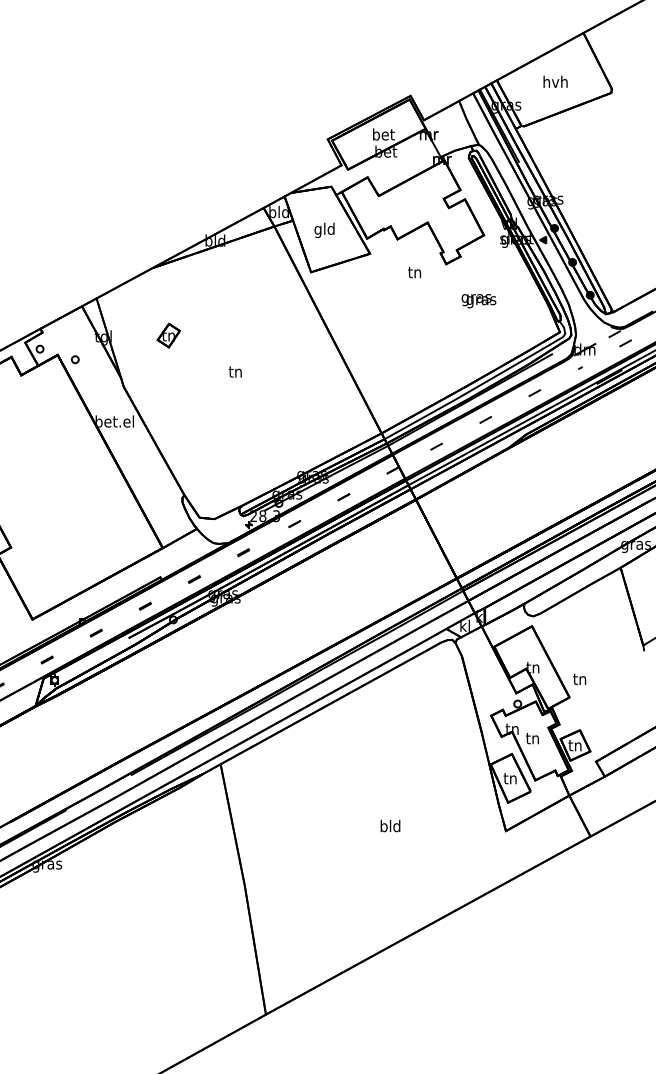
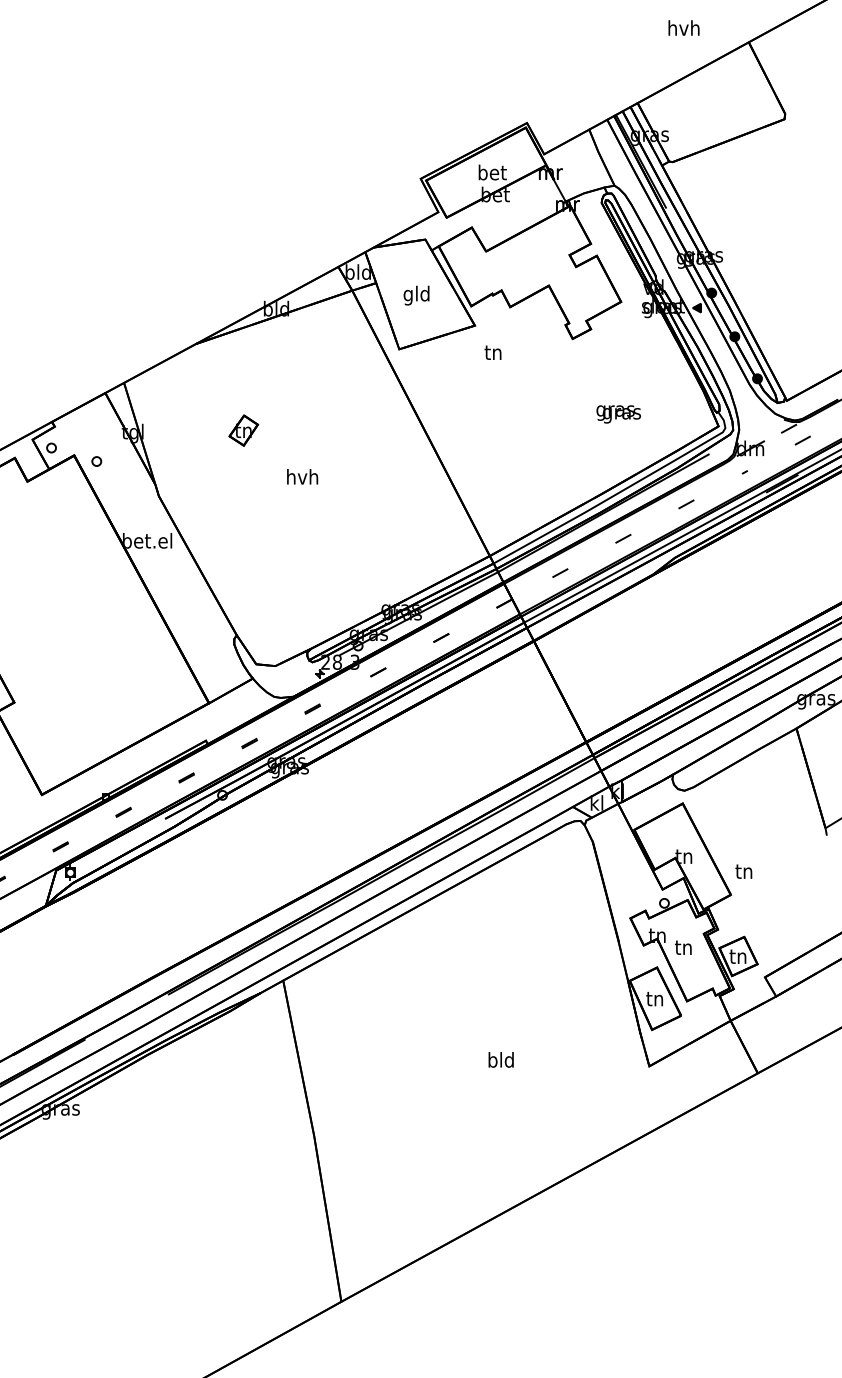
text: (555, 81) -> (683, 27), moved
text: (414, 272) -> (492, 352), moved
text: (478, 301) -> (618, 414), moved
part: (168, 335) -> (243, 430), moved
text: (235, 371) -> (302, 476), tn -> hvh

